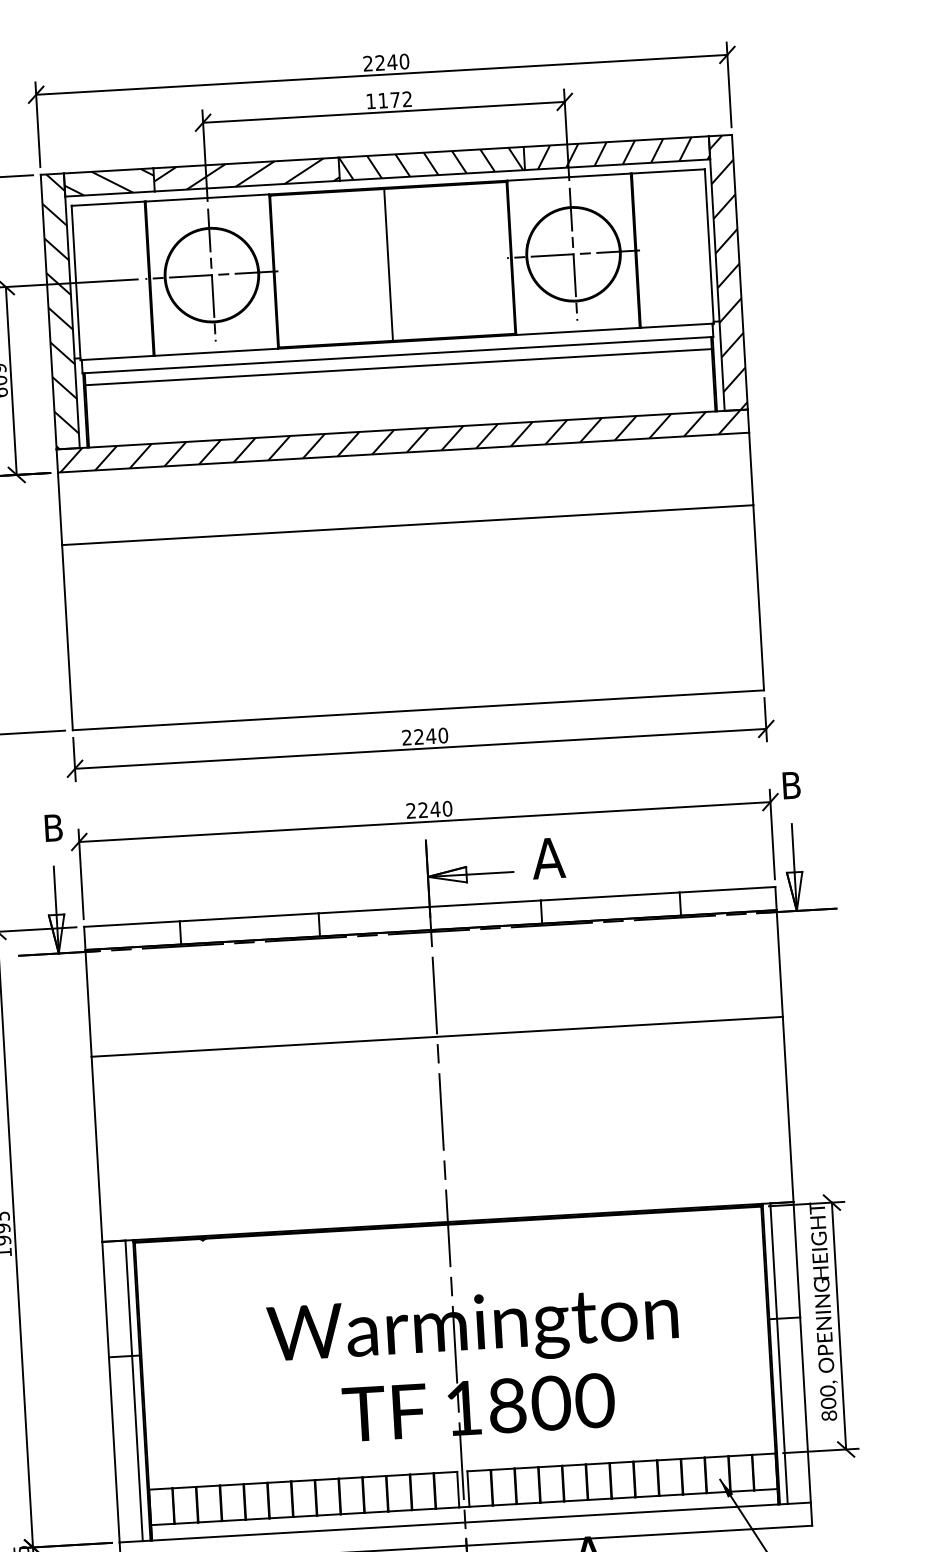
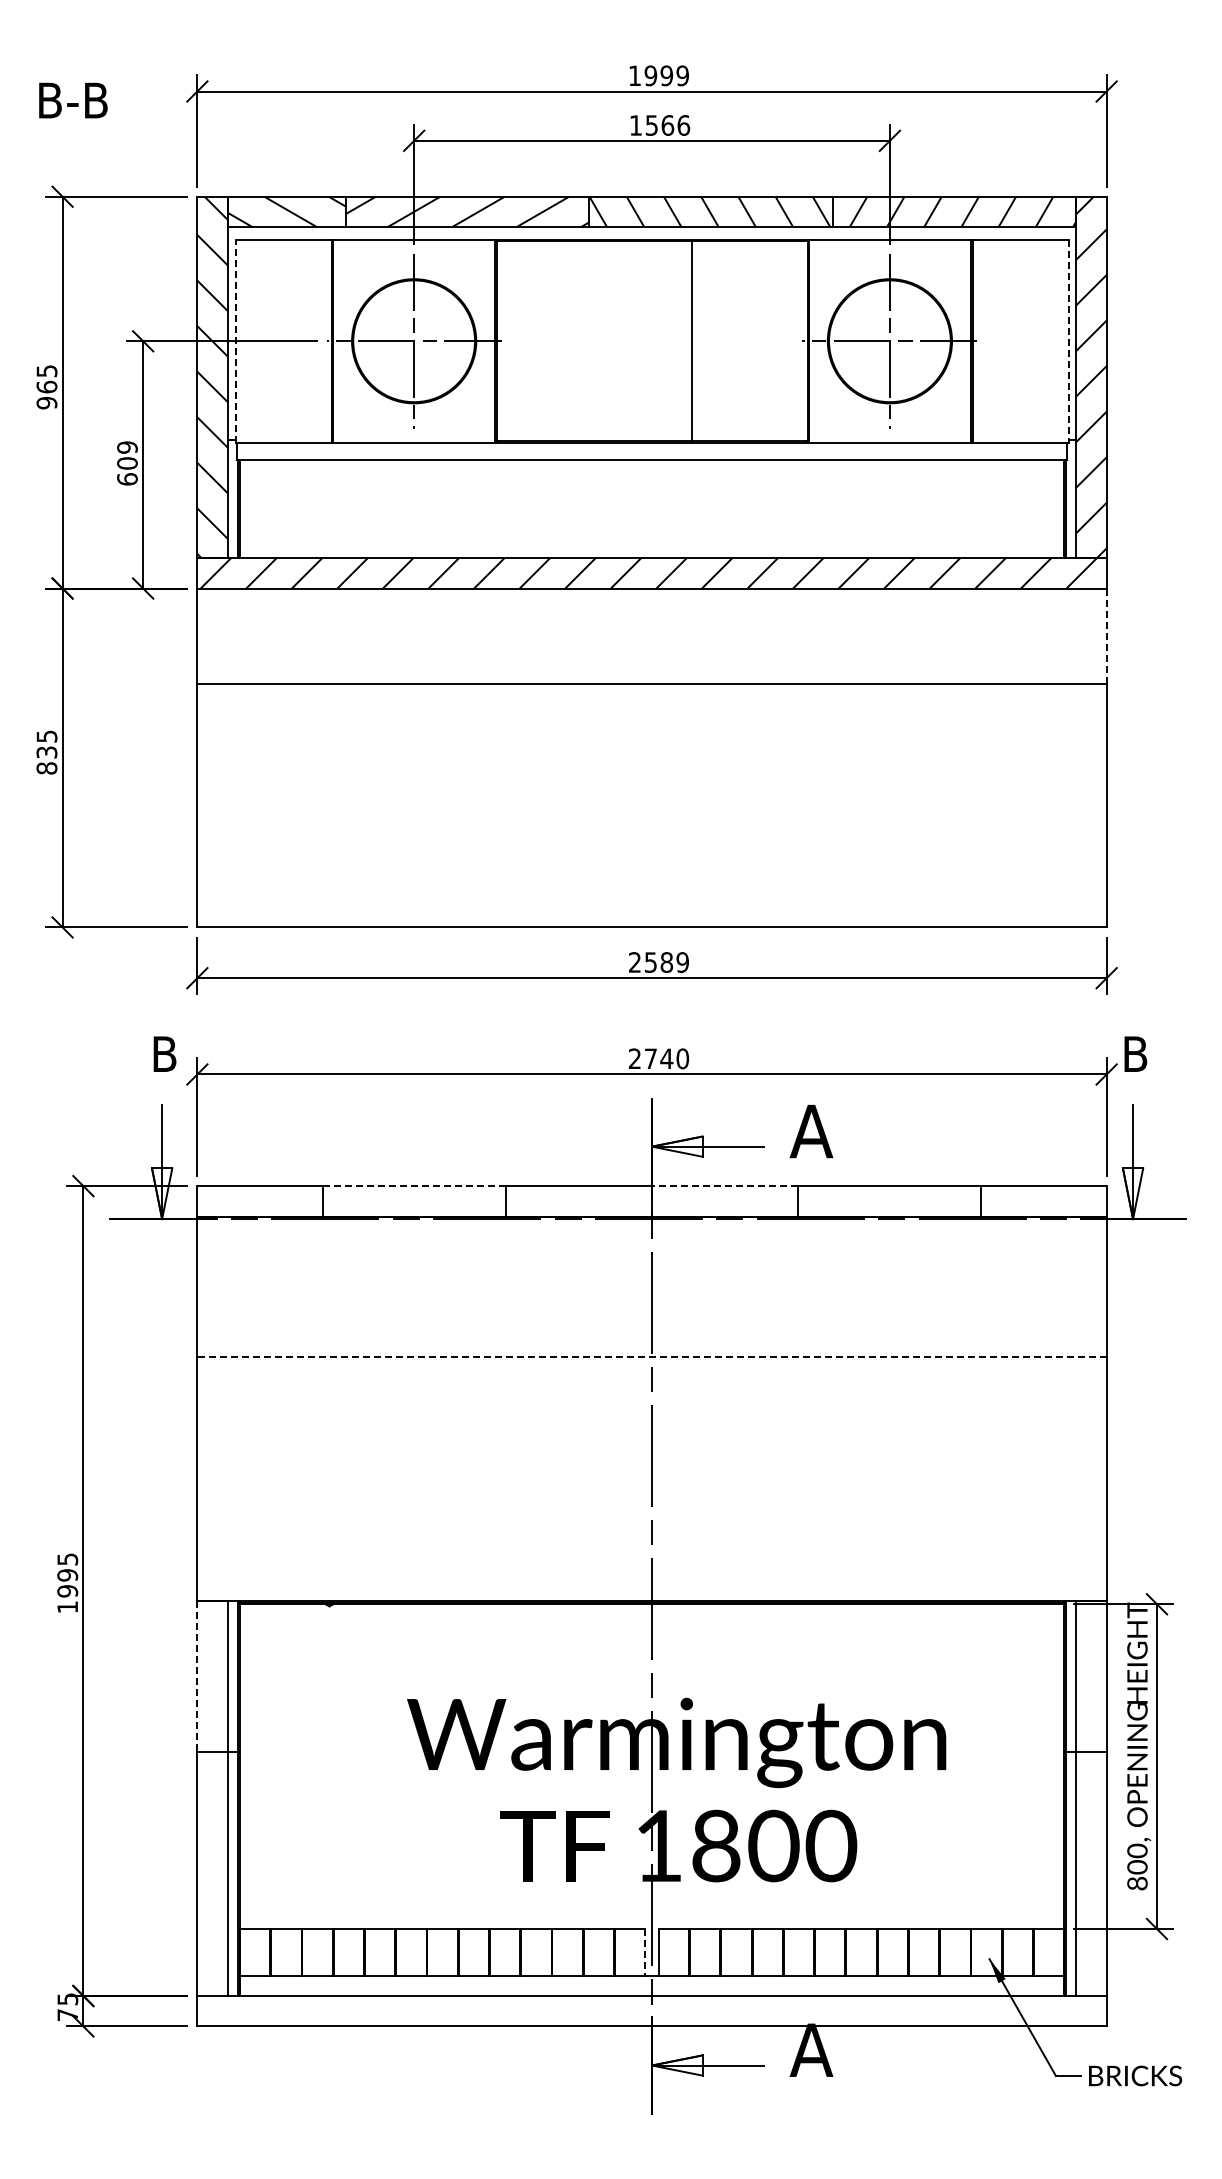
text: (386, 62) -> (659, 75), 2240 -> 1999
text: (395, 99) -> (668, 125), 1172 -> 1566
line: (709, 246) -> (1068, 341), solid -> dashed
line: (388, 265) -> (691, 341), moved
line: (76, 282) -> (235, 340), solid -> dashed
line: (399, 367) -> (652, 476), removed
line: (751, 469) -> (1106, 636), solid -> dashed
text: (431, 736) -> (667, 962), 2240 -> 2589
text: (422, 809) -> (650, 1058), 2240 -> 2740
line: (484, 904) -> (724, 1186), solid -> dashed
line: (249, 917) -> (414, 1186), solid -> dashed
line: (437, 1037) -> (652, 1357), solid -> dashed
line: (105, 1299) -> (197, 1676), solid -> dashed
line: (458, 1489) -> (645, 1952), solid -> dashed

